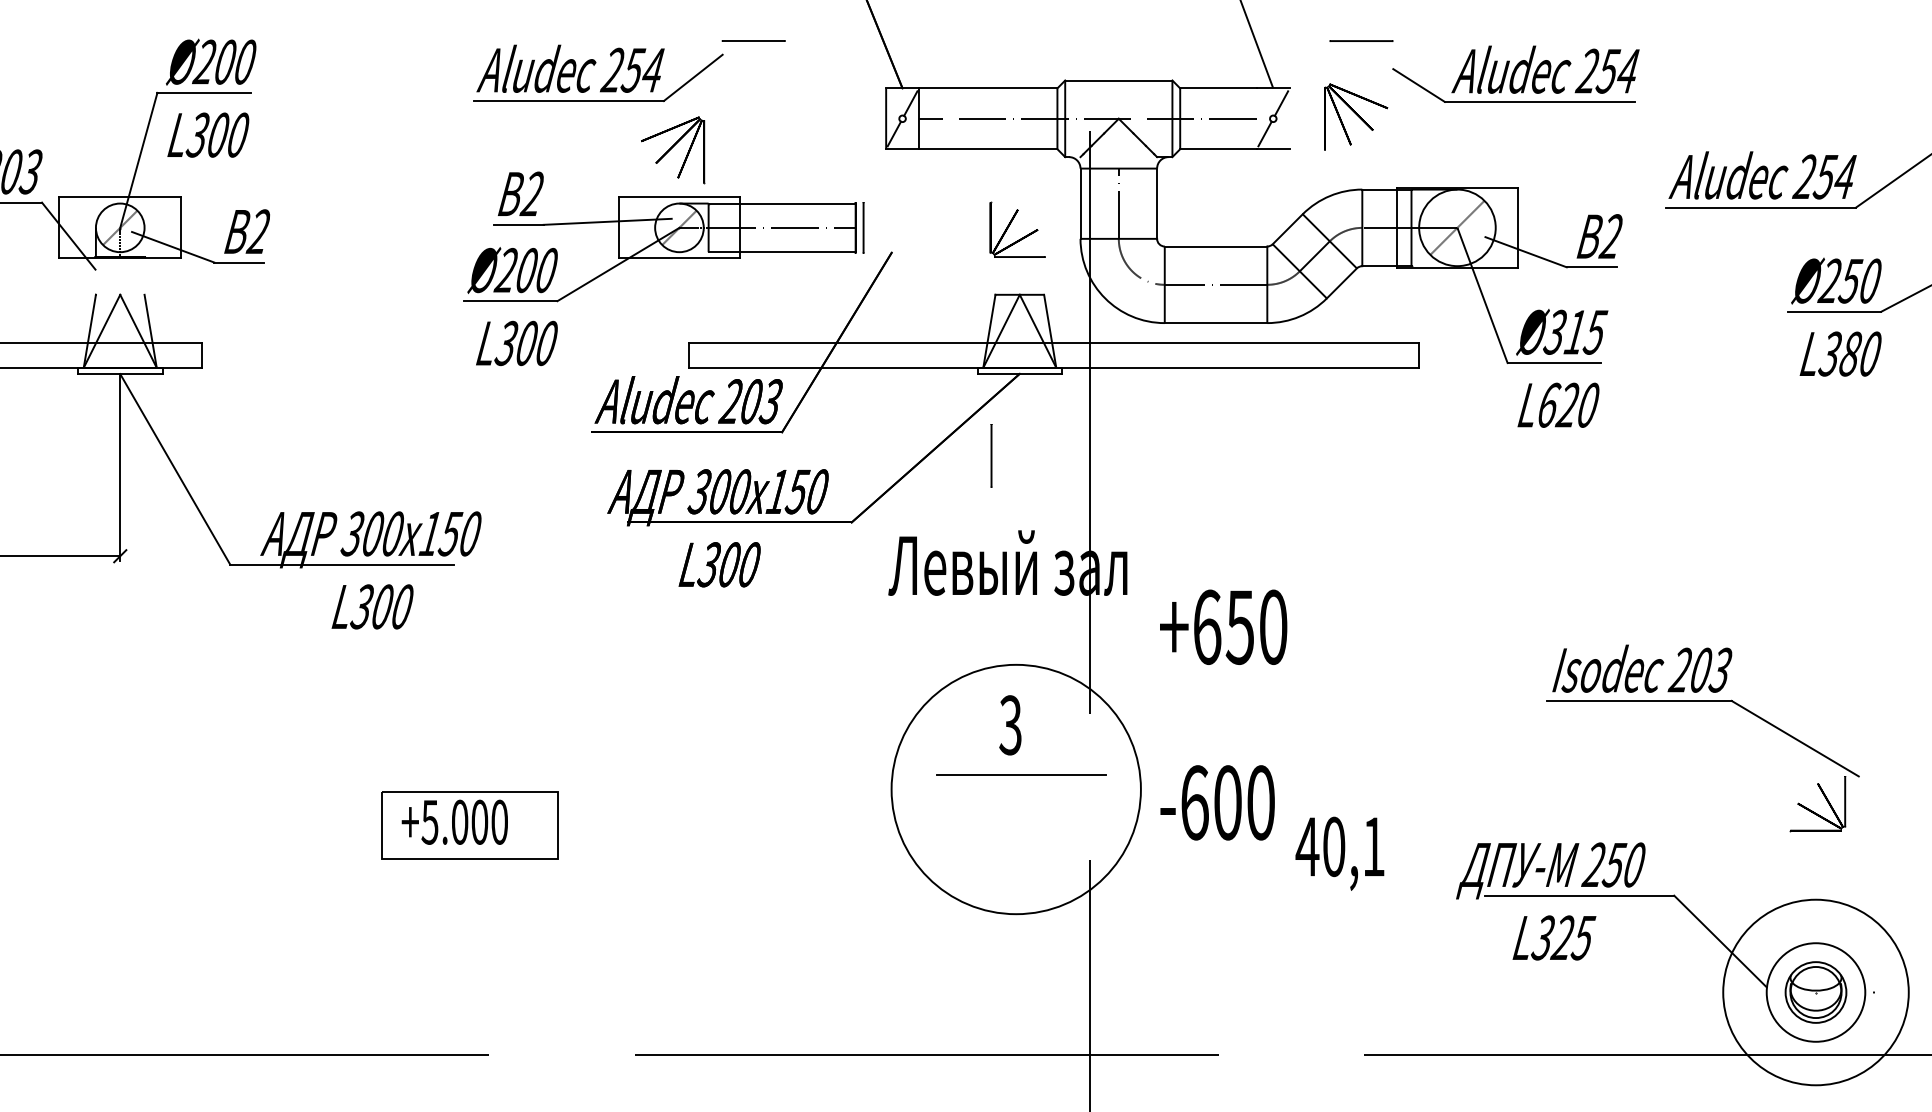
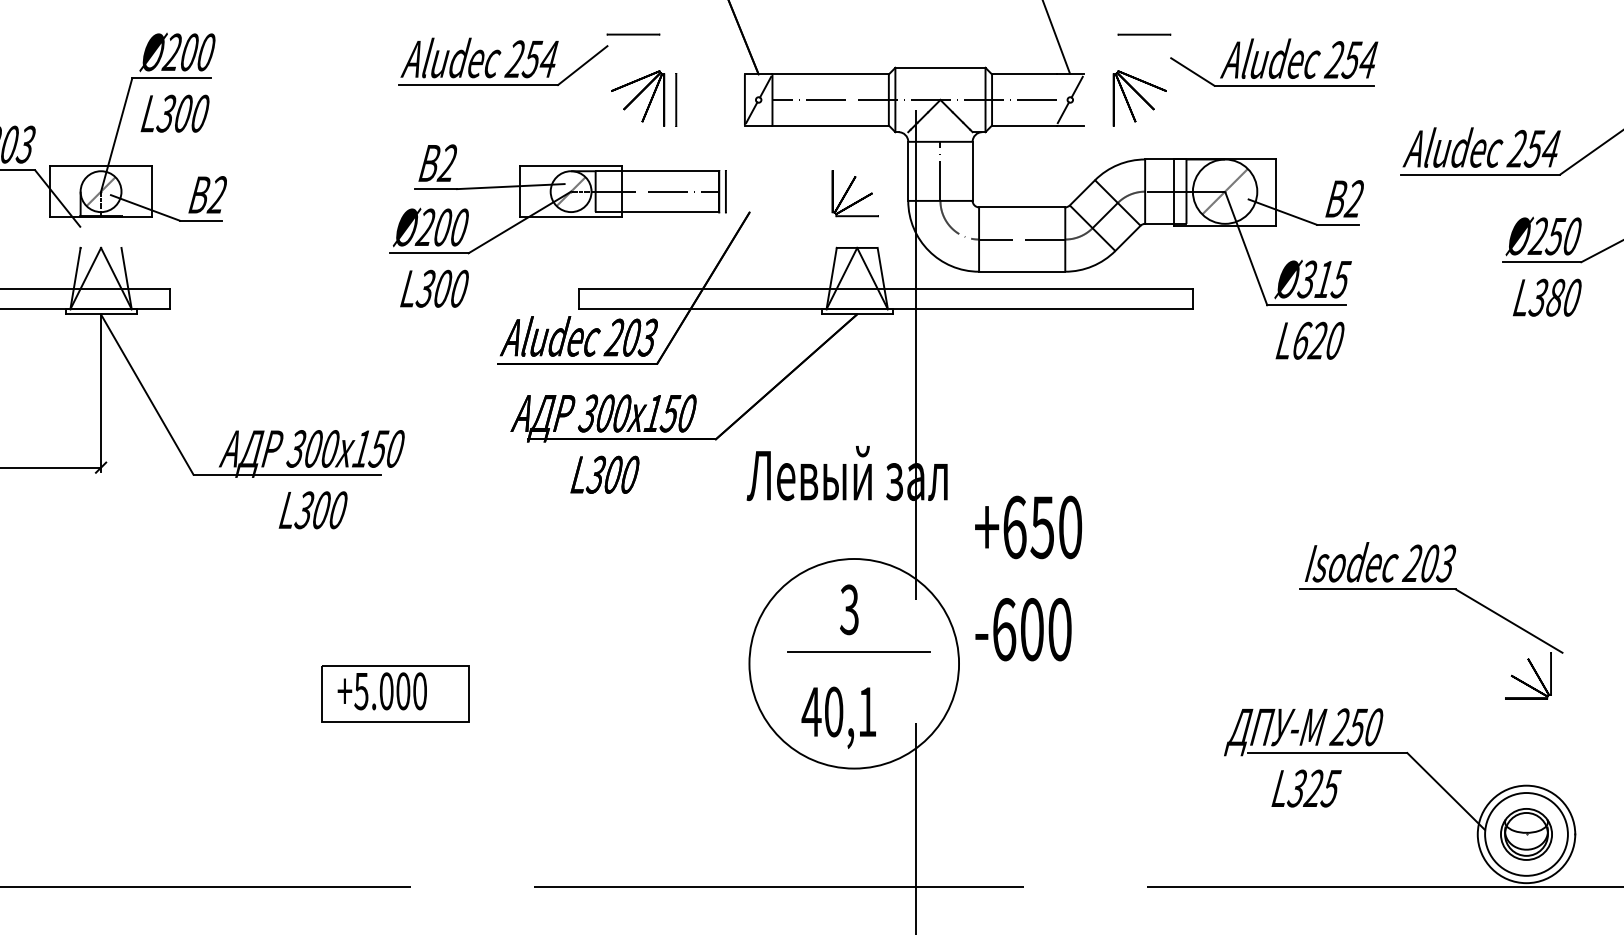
part: (673, 150) -> (638, 98), moved
line: (991, 455) -> (676, 99), moved
text: (1217, 802) -> (1023, 629), moved
text: (1339, 853) -> (838, 717), moved
circle: (1815, 992) -> (1526, 834), size x0.62

